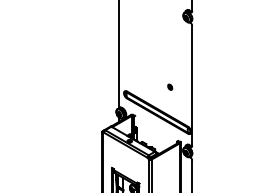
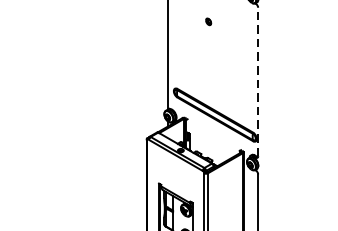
line: (192, 85) -> (258, 81), solid -> dashed
part: (170, 86) -> (209, 20), moved

